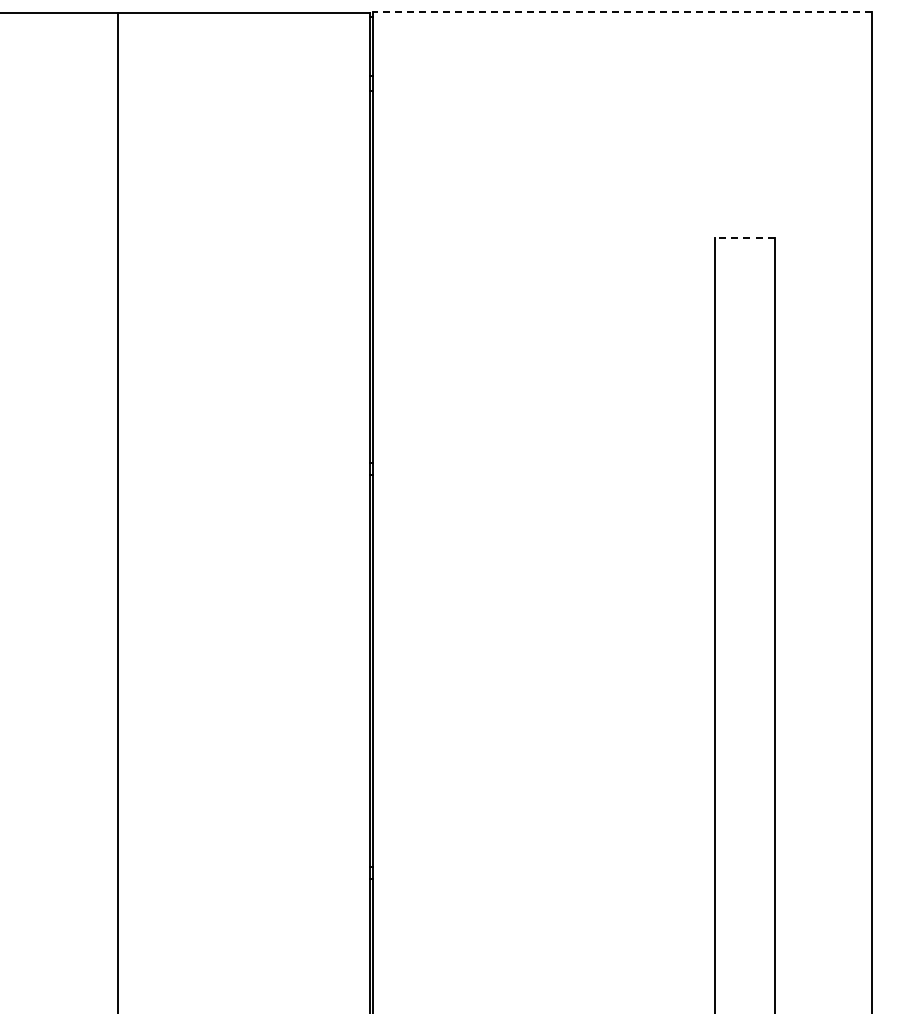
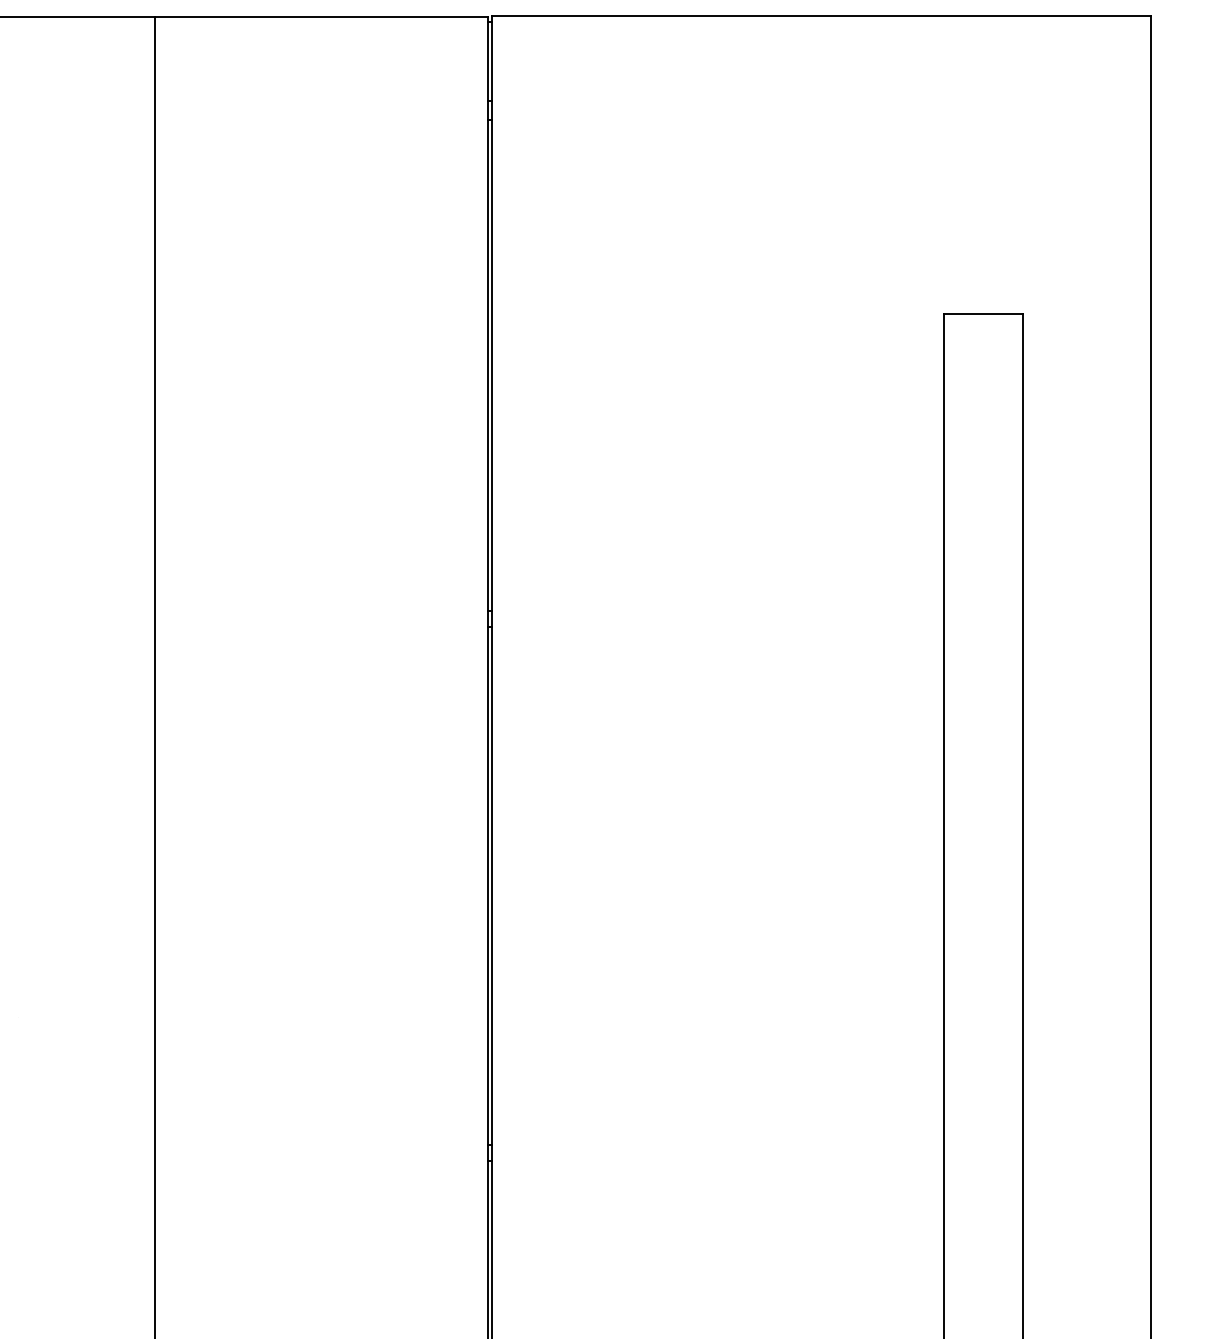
line: (622, 11) -> (821, 15), dashed -> solid
line: (744, 237) -> (982, 313), dashed -> solid

